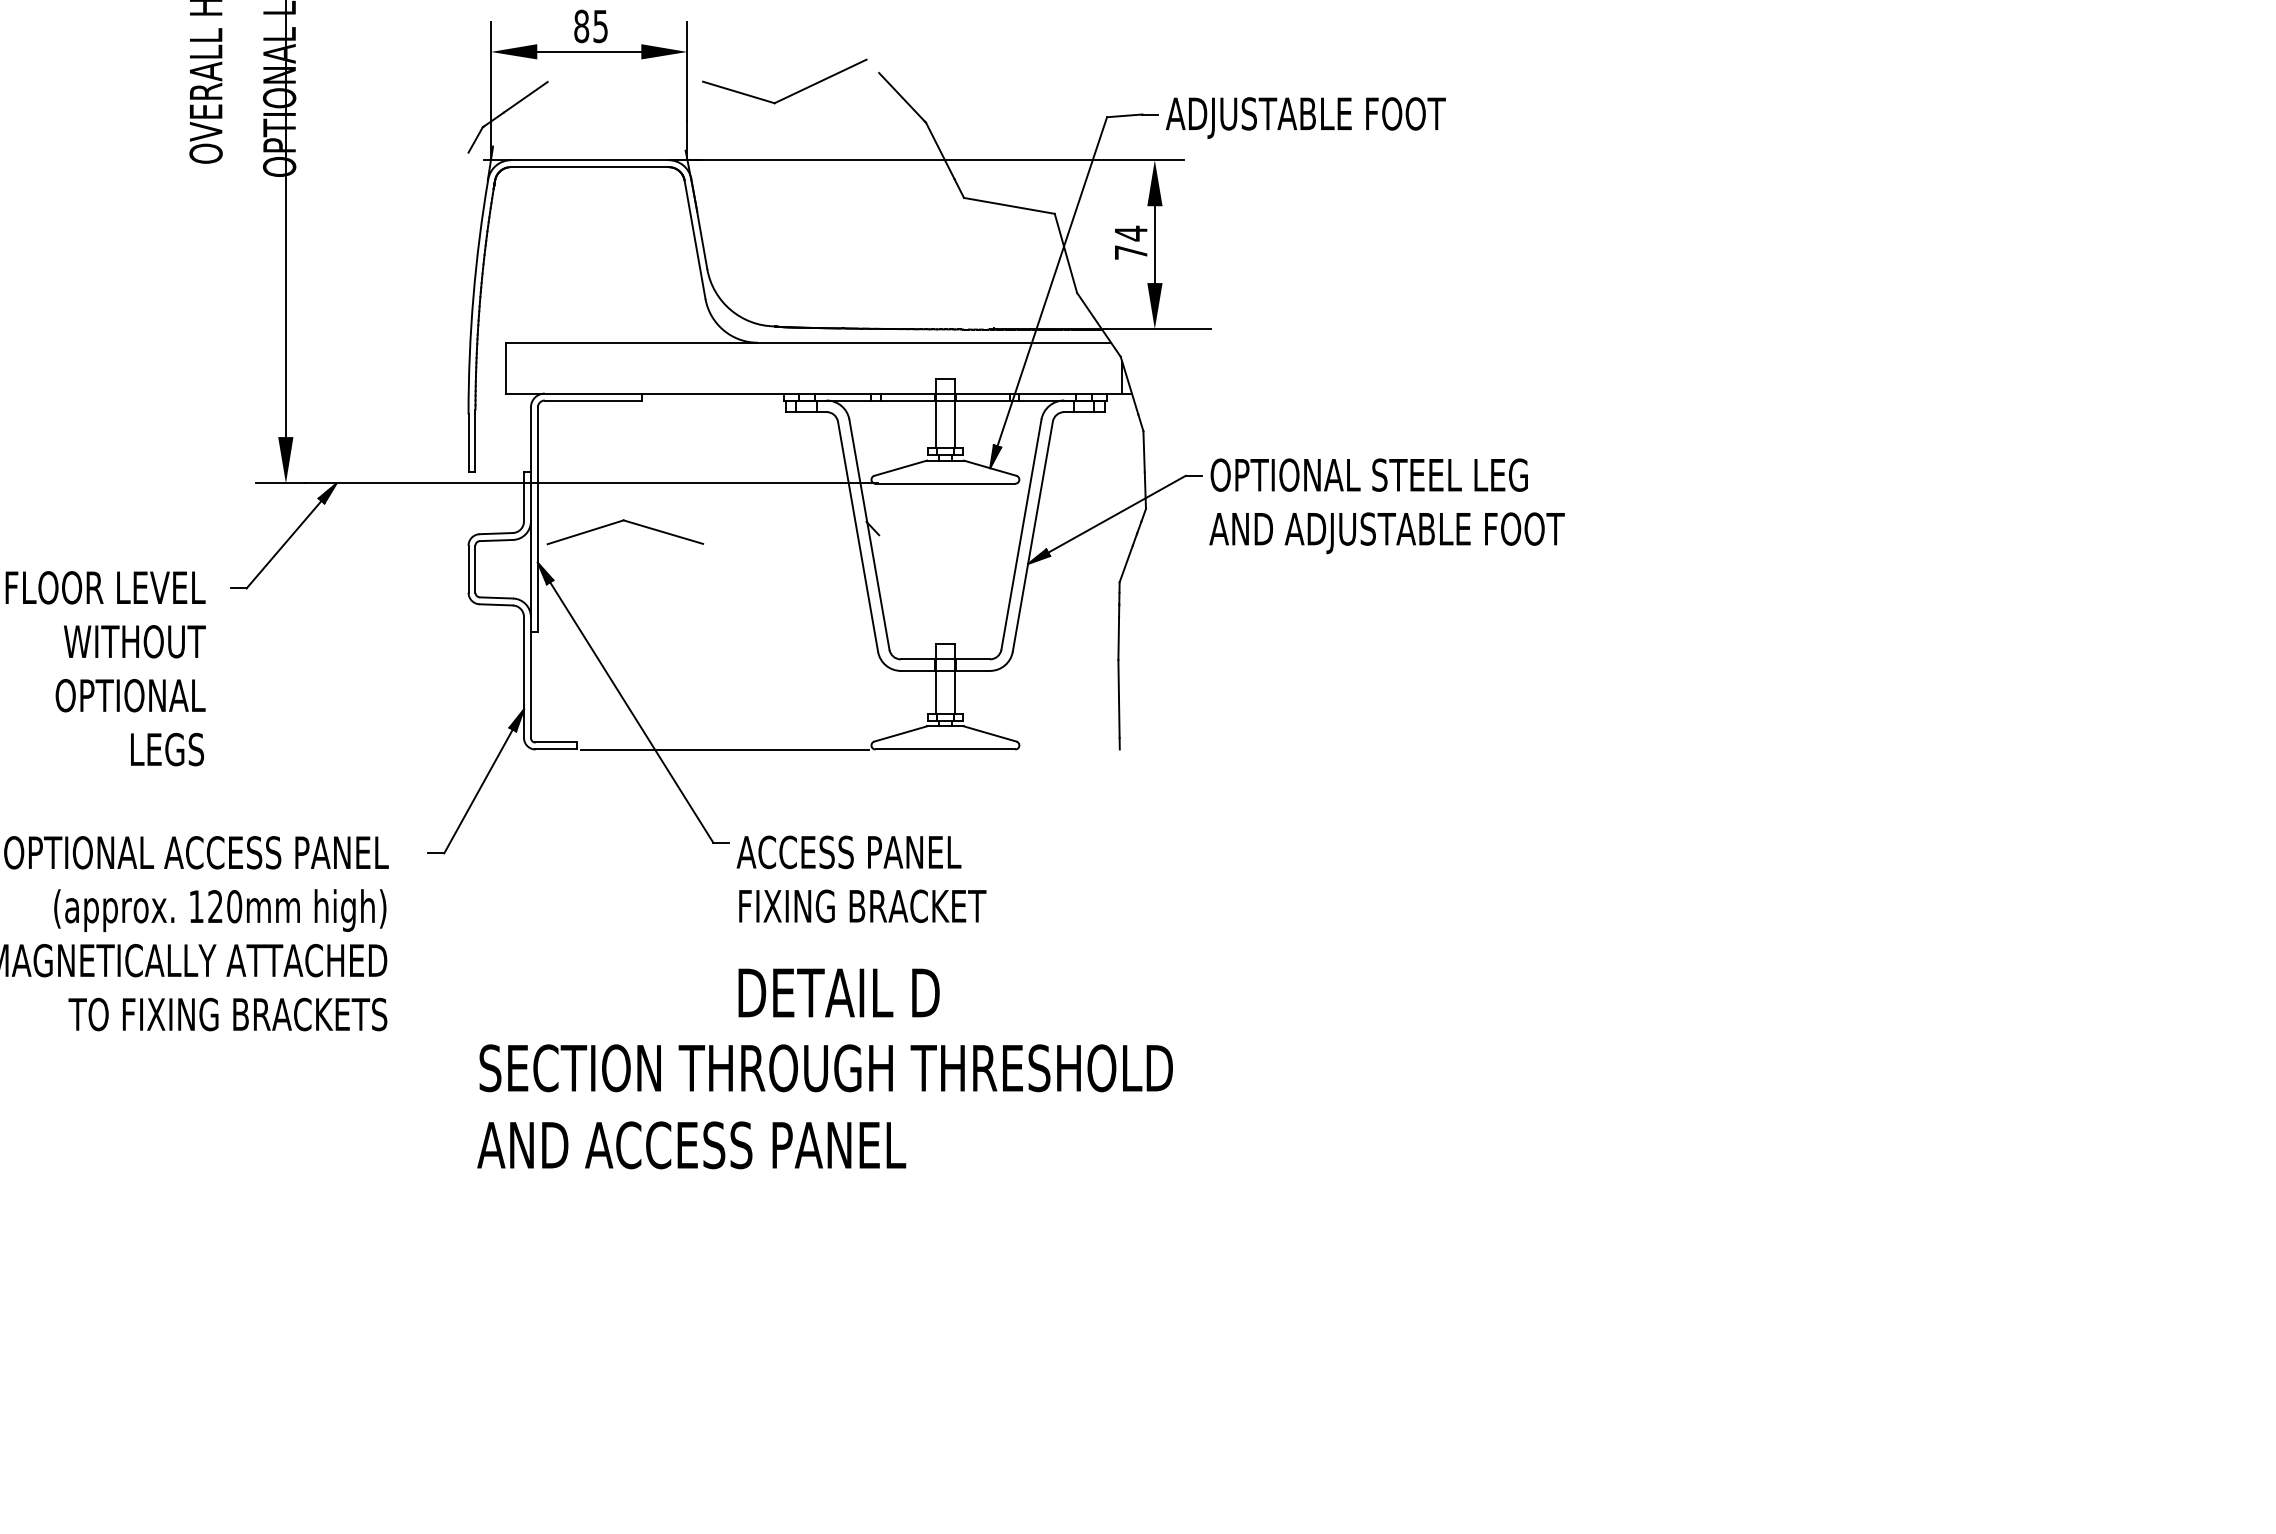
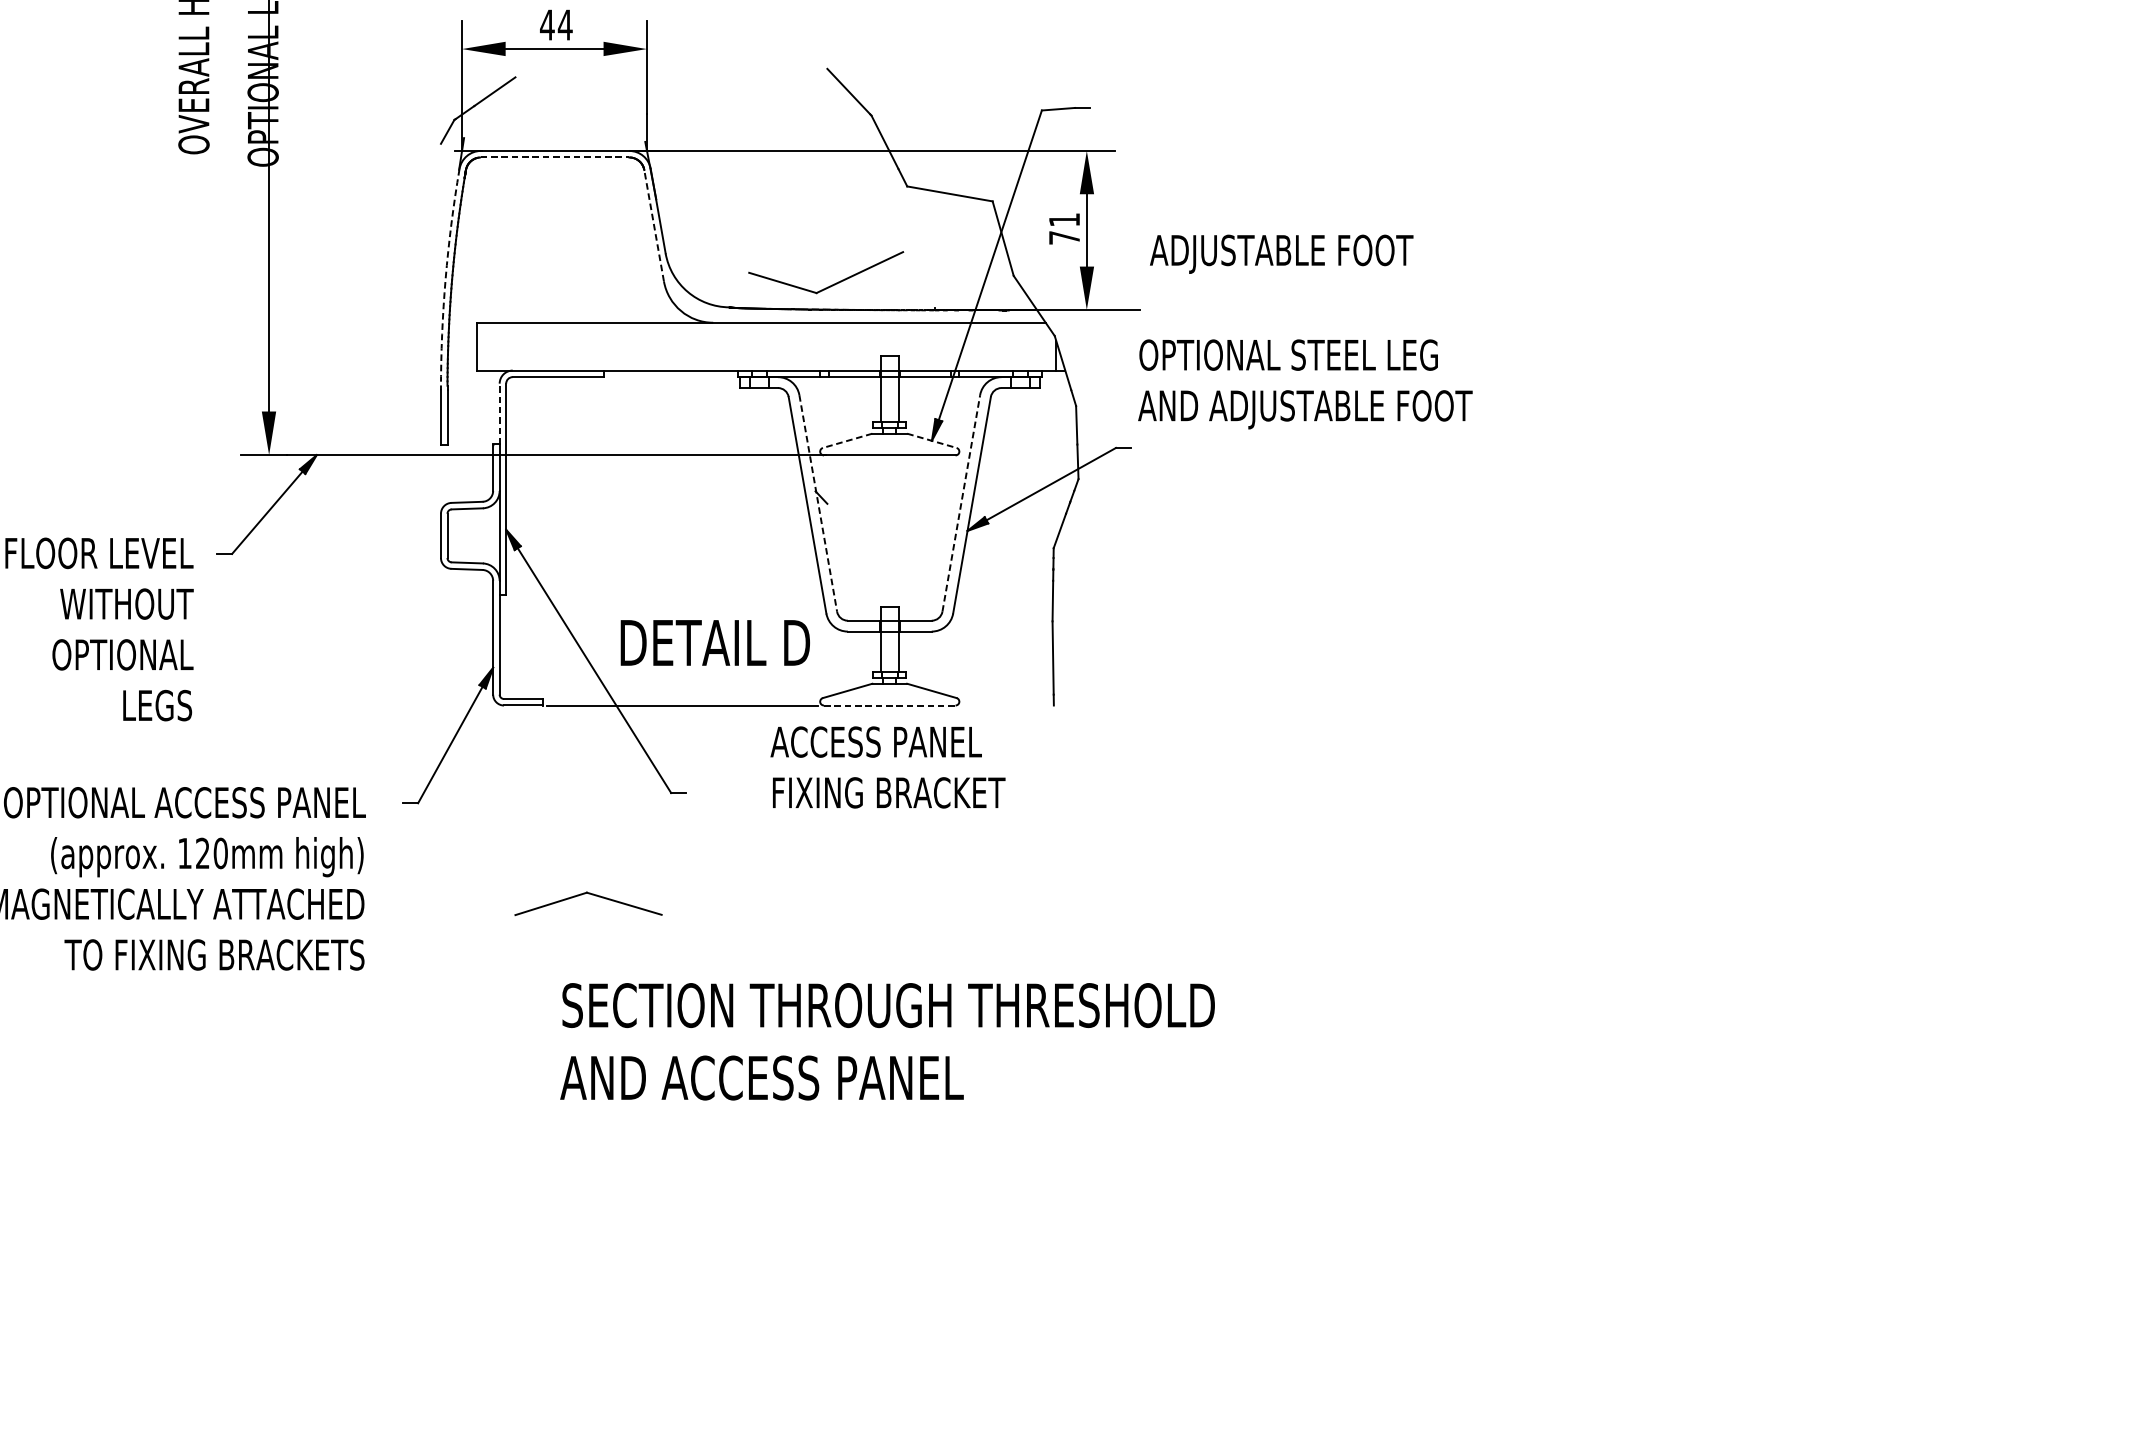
text: (590, 26) -> (555, 25), 85 -> 44
part: (790, 94) -> (831, 284), moved
text: (1305, 117) -> (1281, 253), moved
line: (589, 166) -> (554, 156), solid -> dashed
text: (1131, 233) -> (1064, 219), 74 -> 71
line: (694, 239) -> (653, 225), solid -> dashed
arc: (473, 296) -> (445, 279), solid -> dashed
line: (530, 439) -> (499, 413), solid -> dashed
line: (900, 468) -> (847, 441), solid -> dashed
line: (990, 468) -> (932, 441), solid -> dashed
text: (1386, 506) -> (1304, 384), moved
part: (629, 523) -> (592, 895), moved
line: (869, 534) -> (818, 503), solid -> dashed
line: (1021, 534) -> (961, 503), solid -> dashed
line: (945, 749) -> (889, 705), solid -> dashed
text: (861, 878) -> (887, 766), moved
text: (838, 992) -> (714, 642), moved
text: (824, 1106) -> (887, 1041), moved

